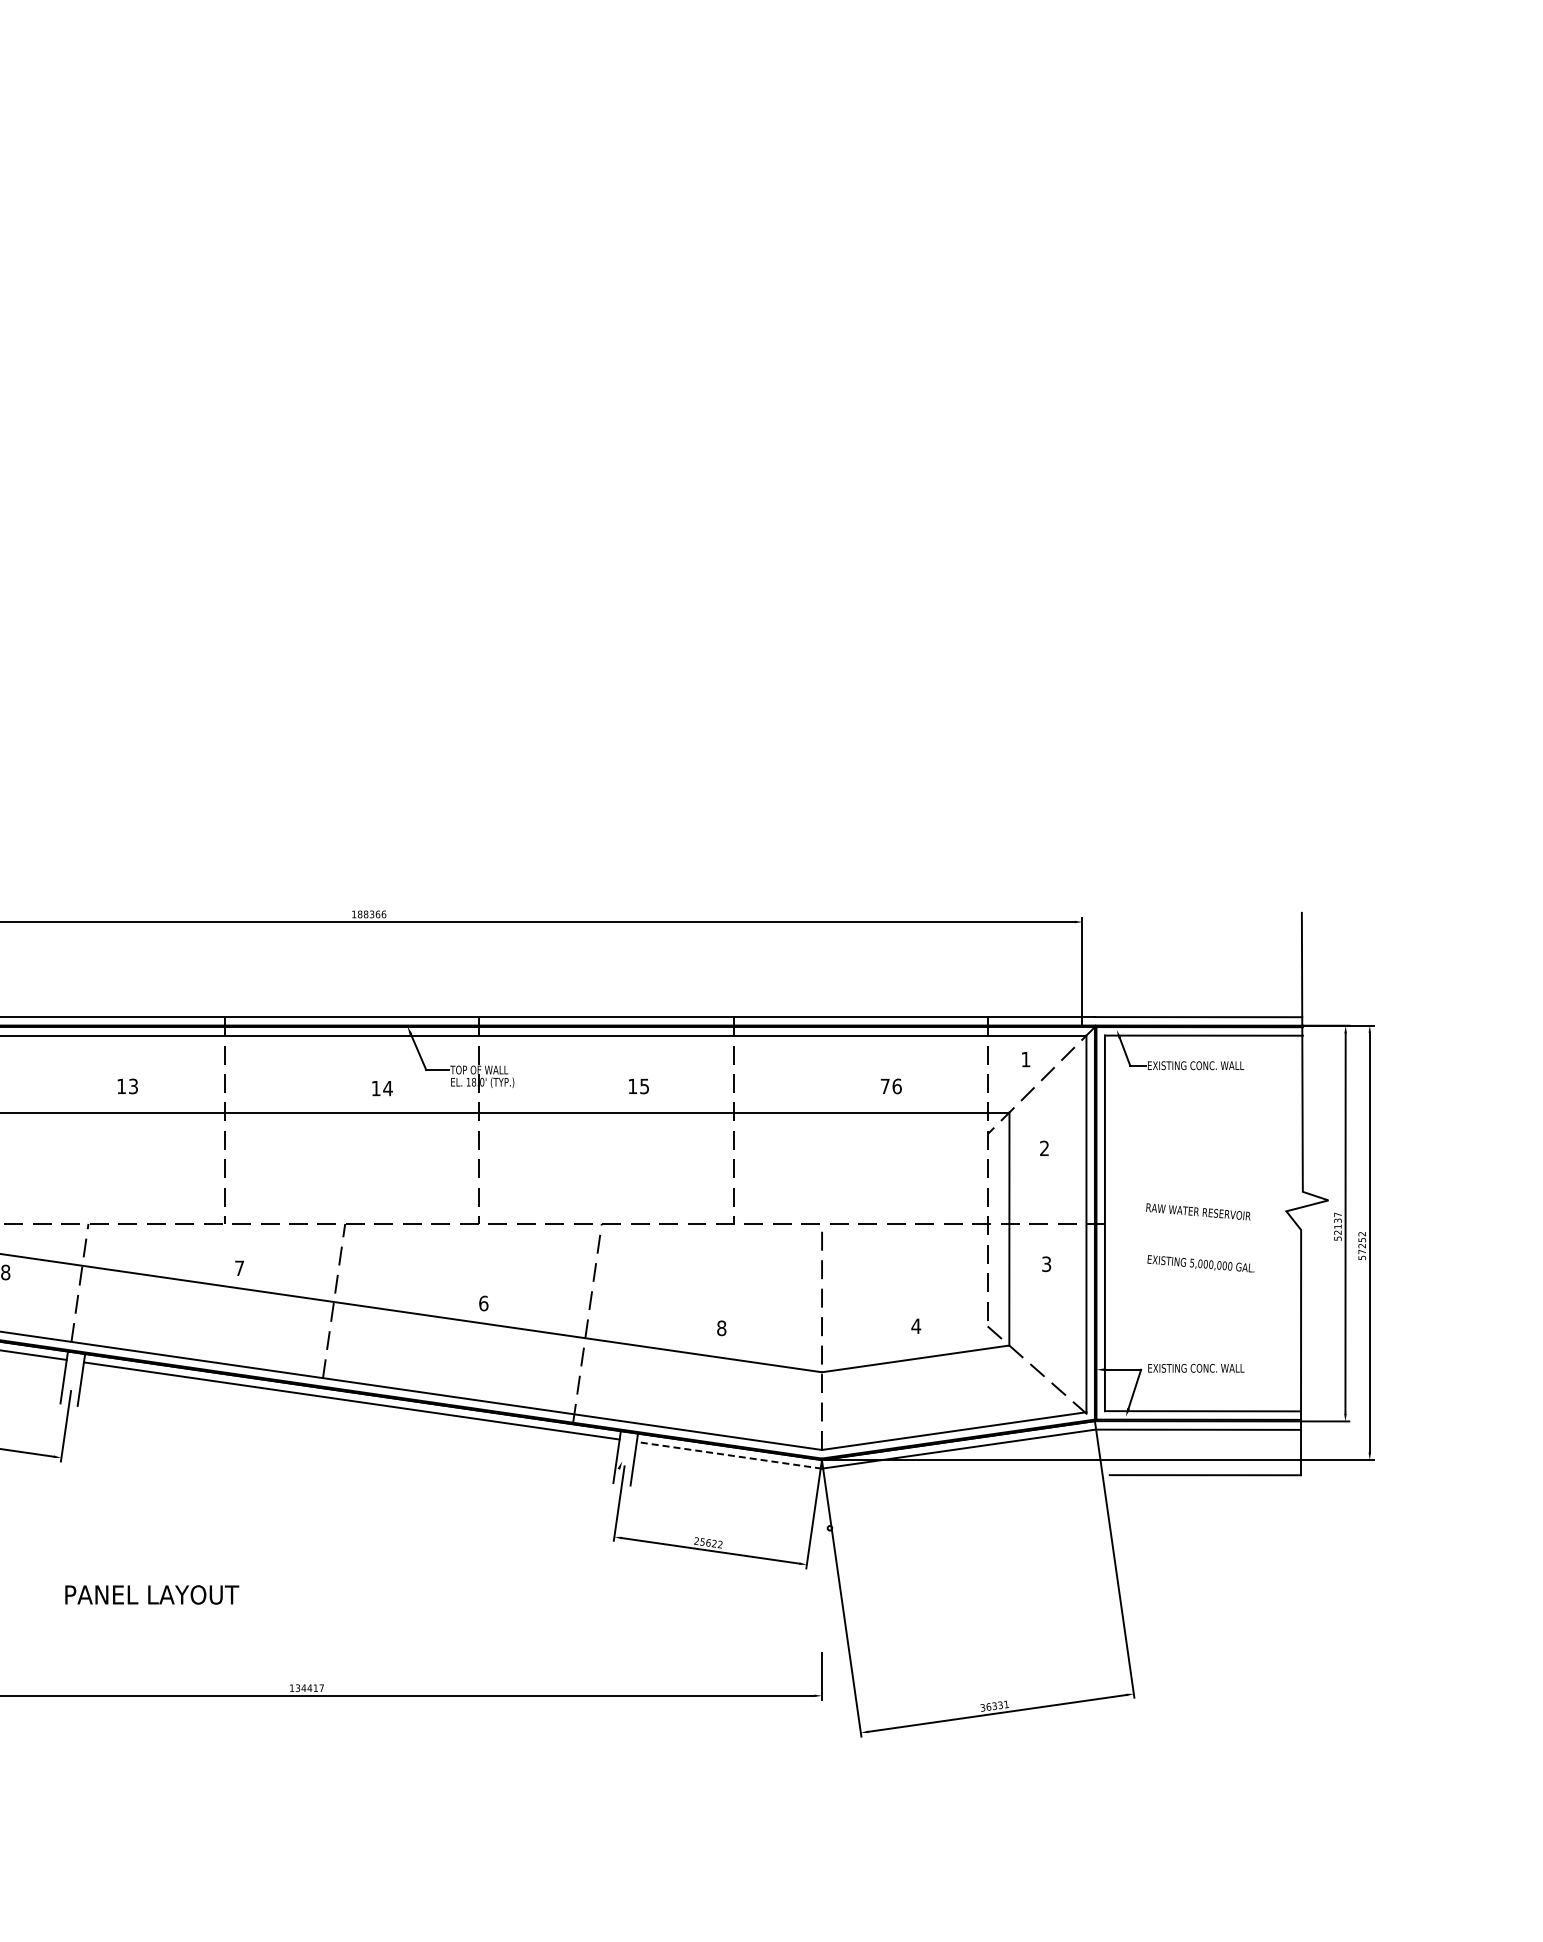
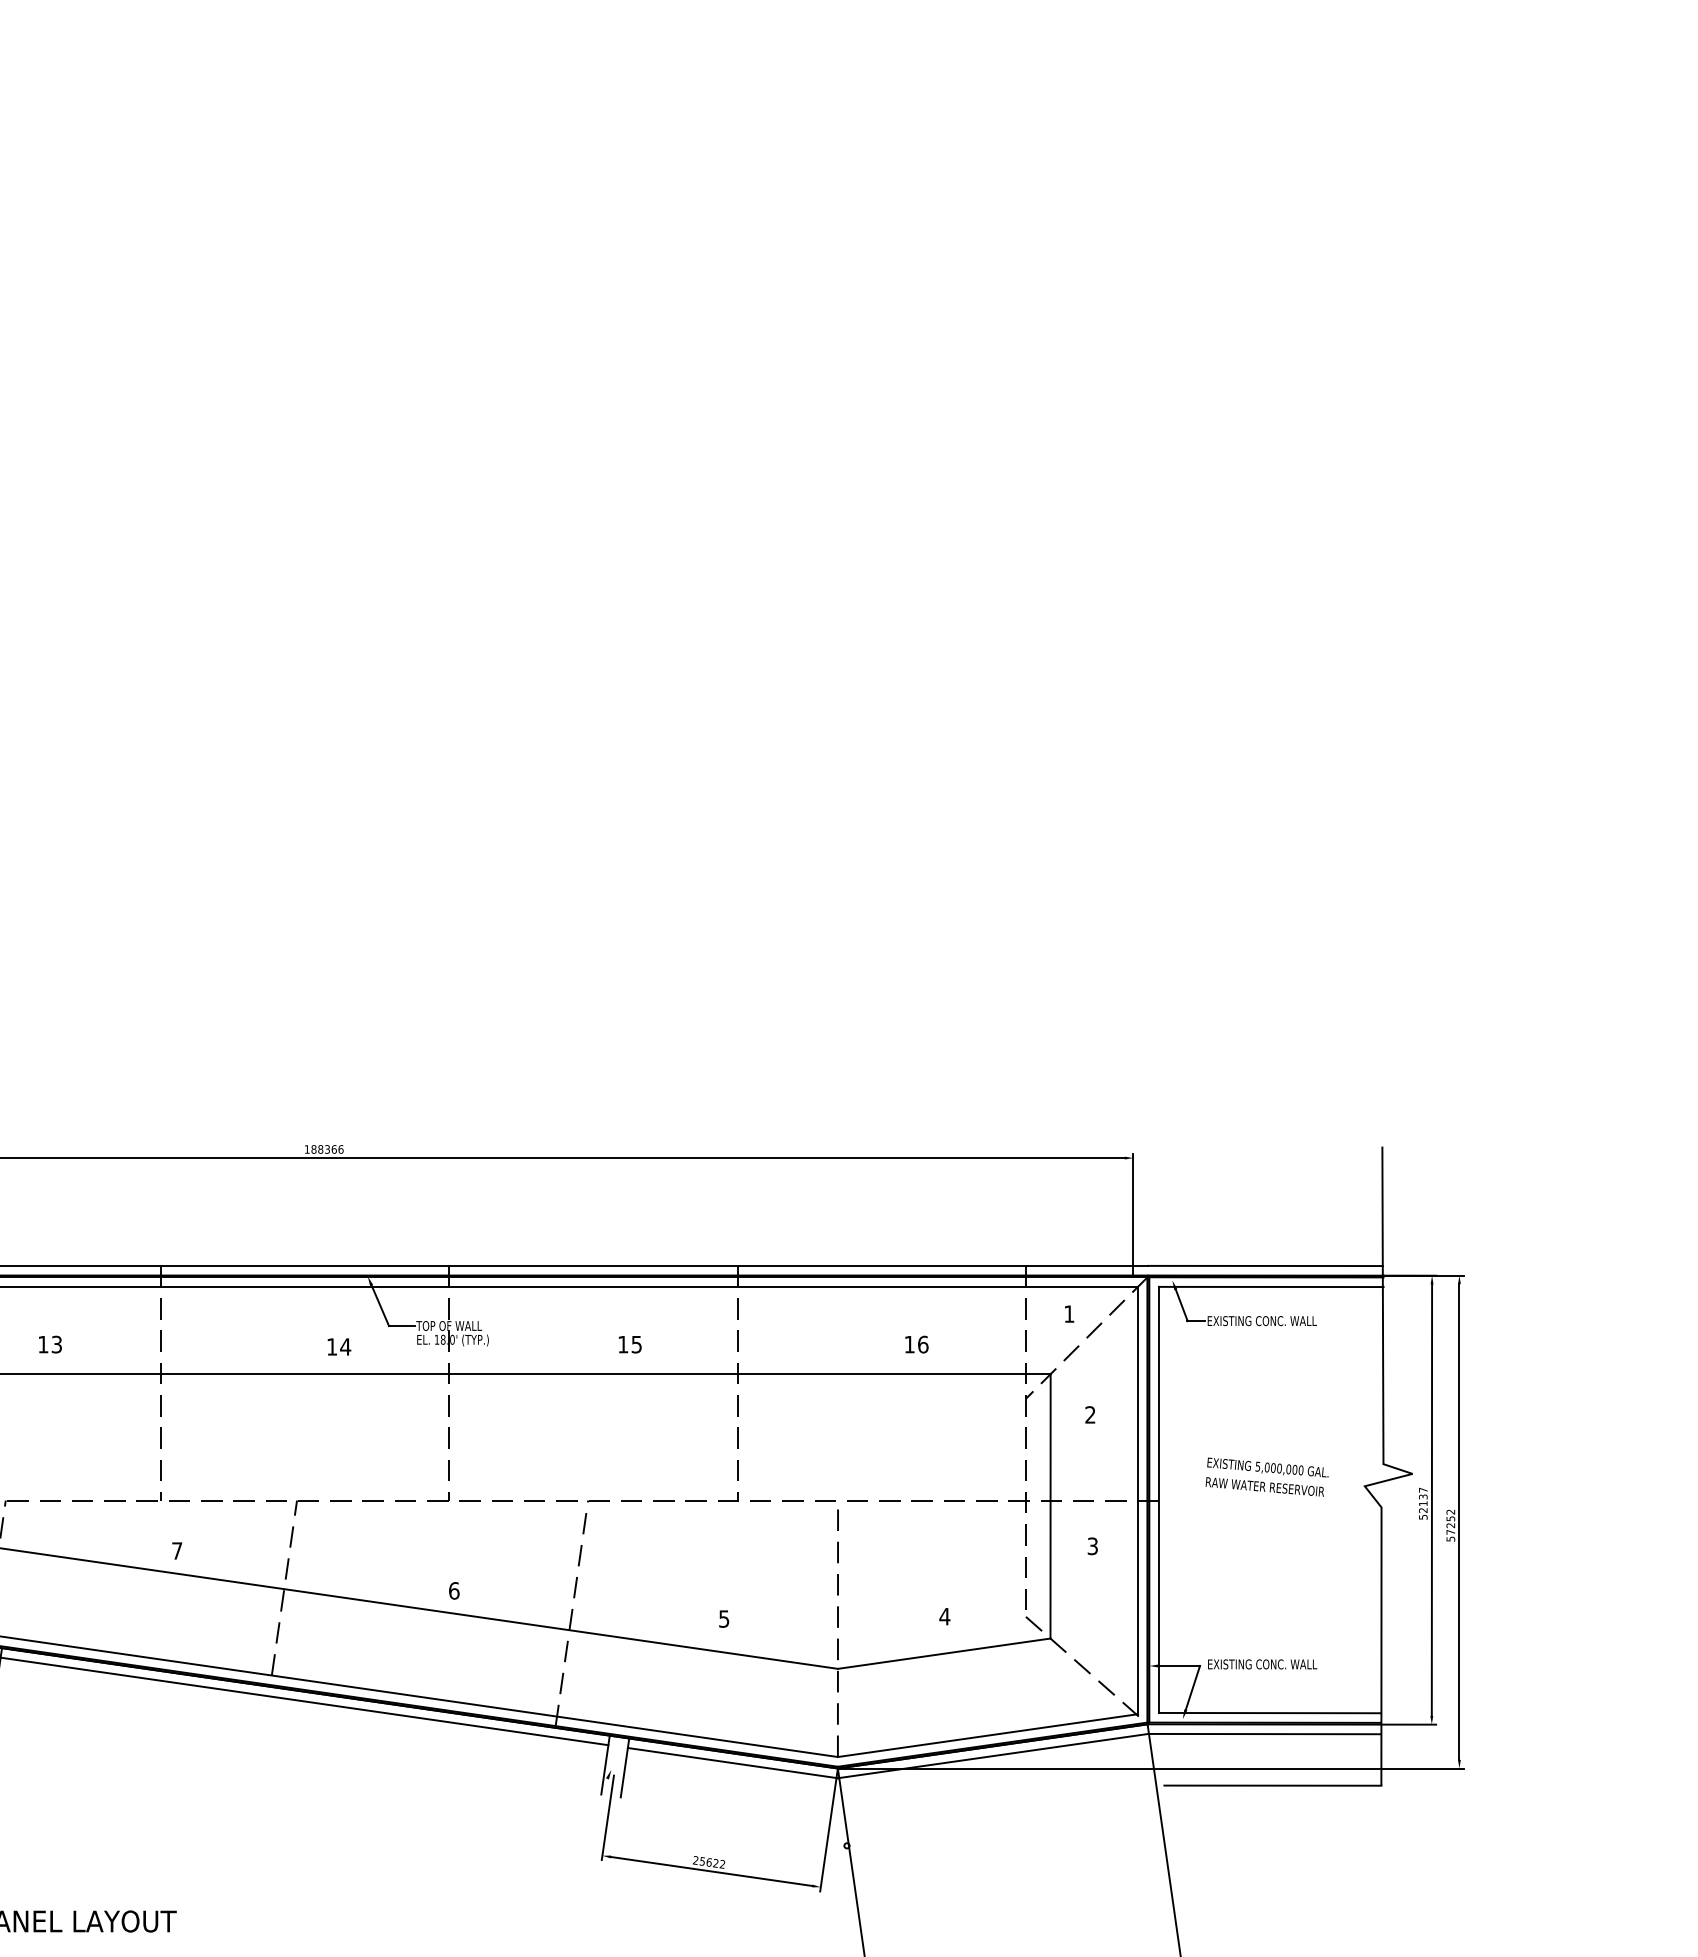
text: (884, 1085) -> (908, 1343), 76 -> 16
text: (1200, 1263) -> (1267, 1467), moved
text: (721, 1328) -> (723, 1619), 8 -> 5
line: (729, 1455) -> (733, 1763), dashed -> solid

